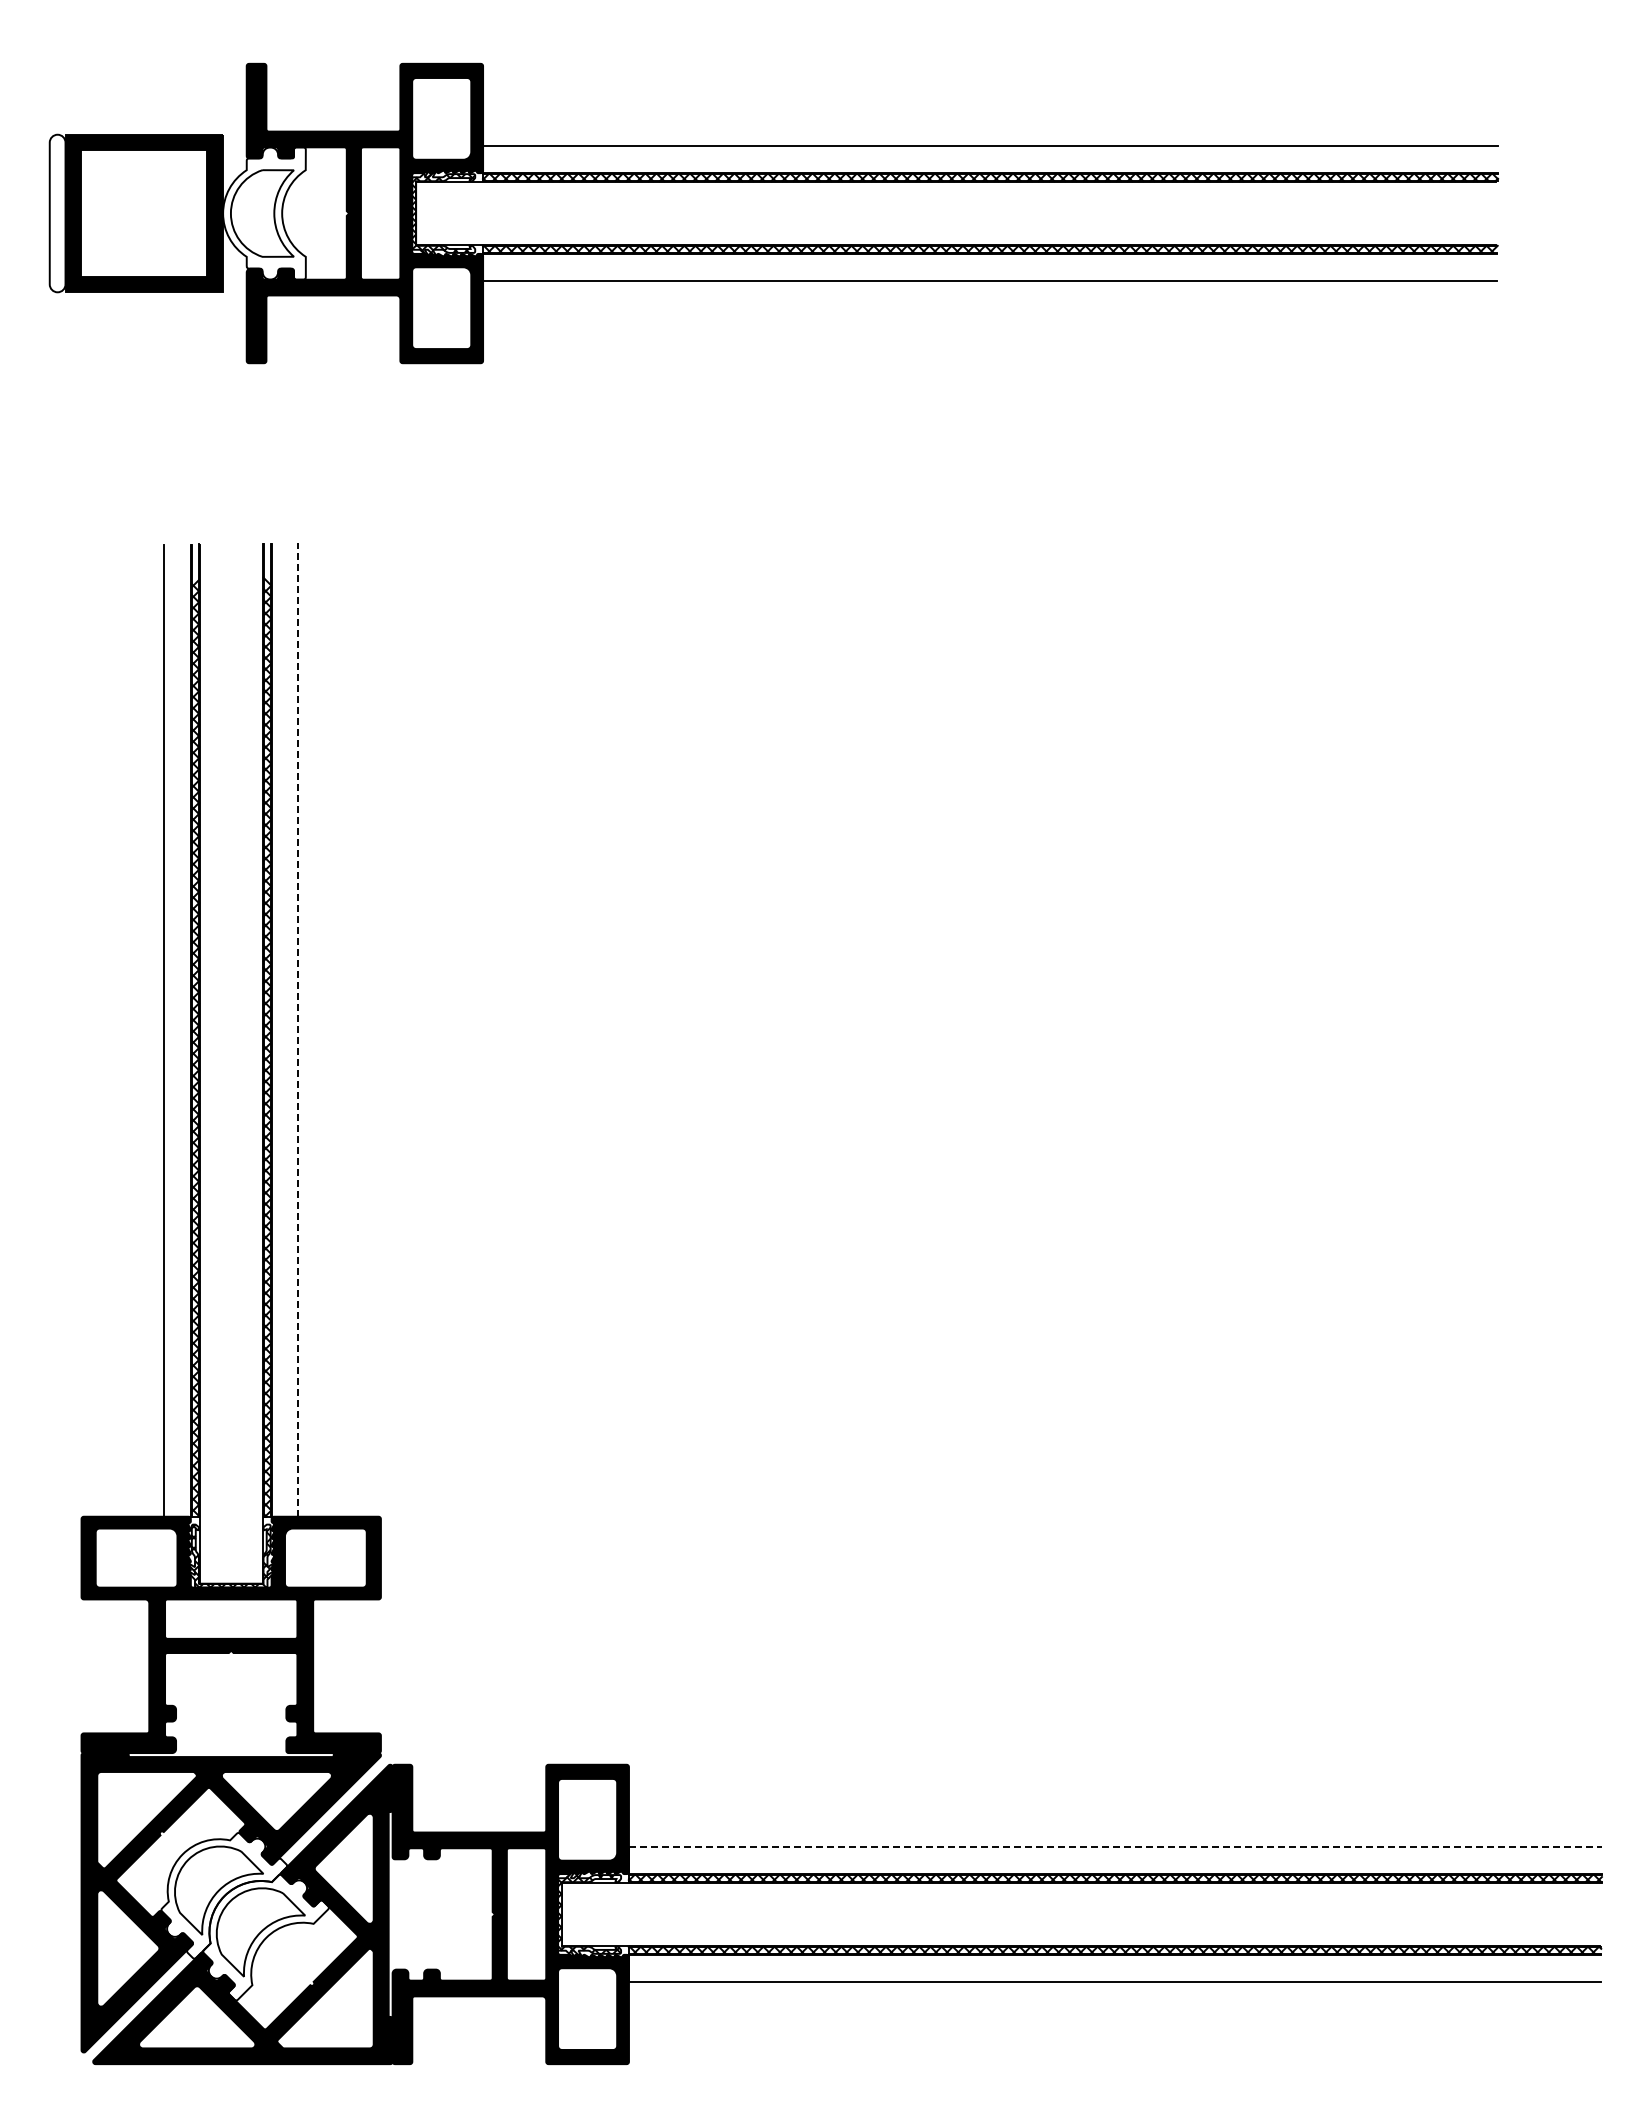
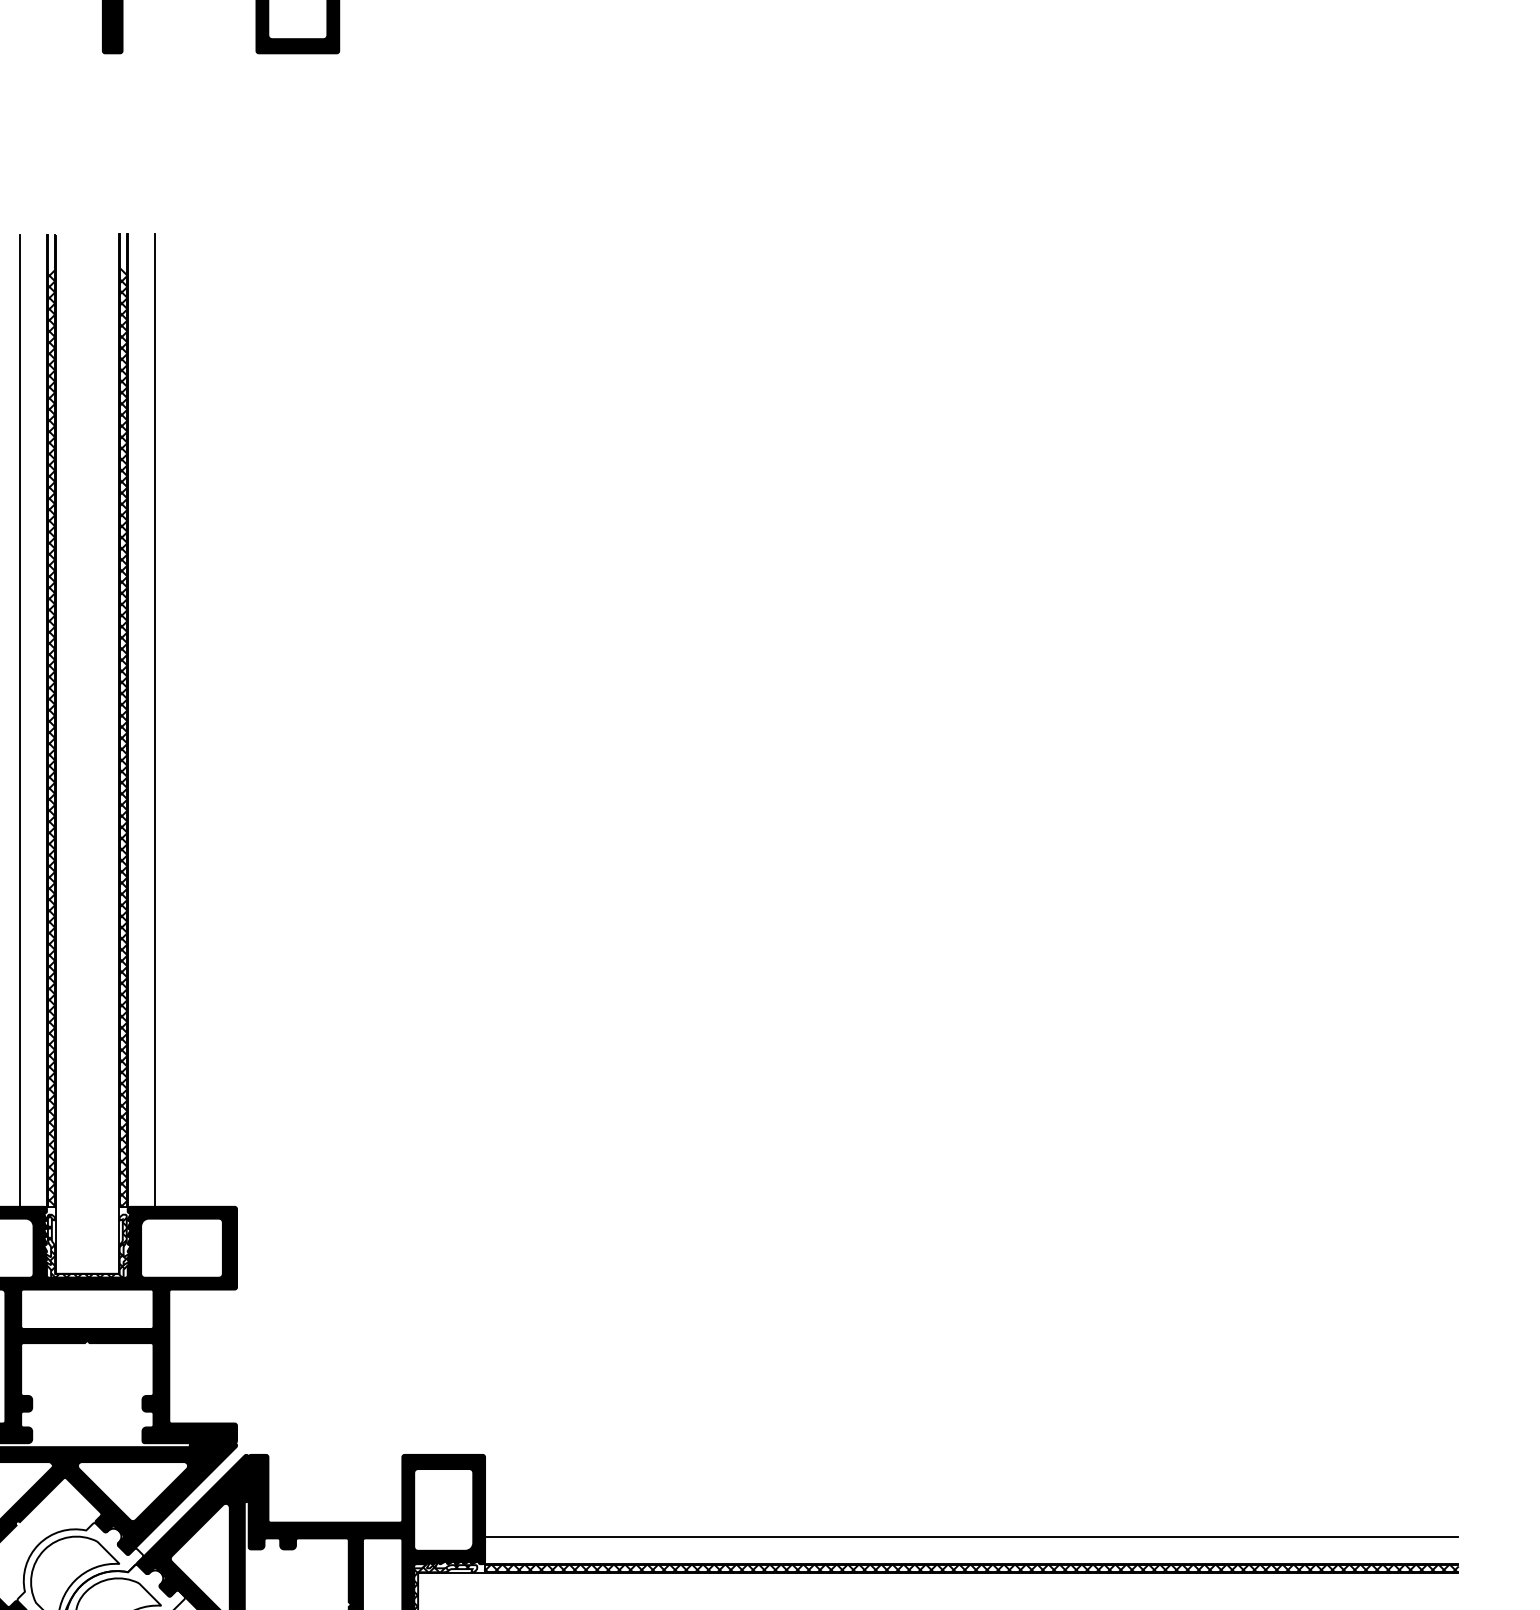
line: (298, 1030) -> (154, 720), dashed -> solid
line: (1115, 1847) -> (971, 1537), dashed -> solid

